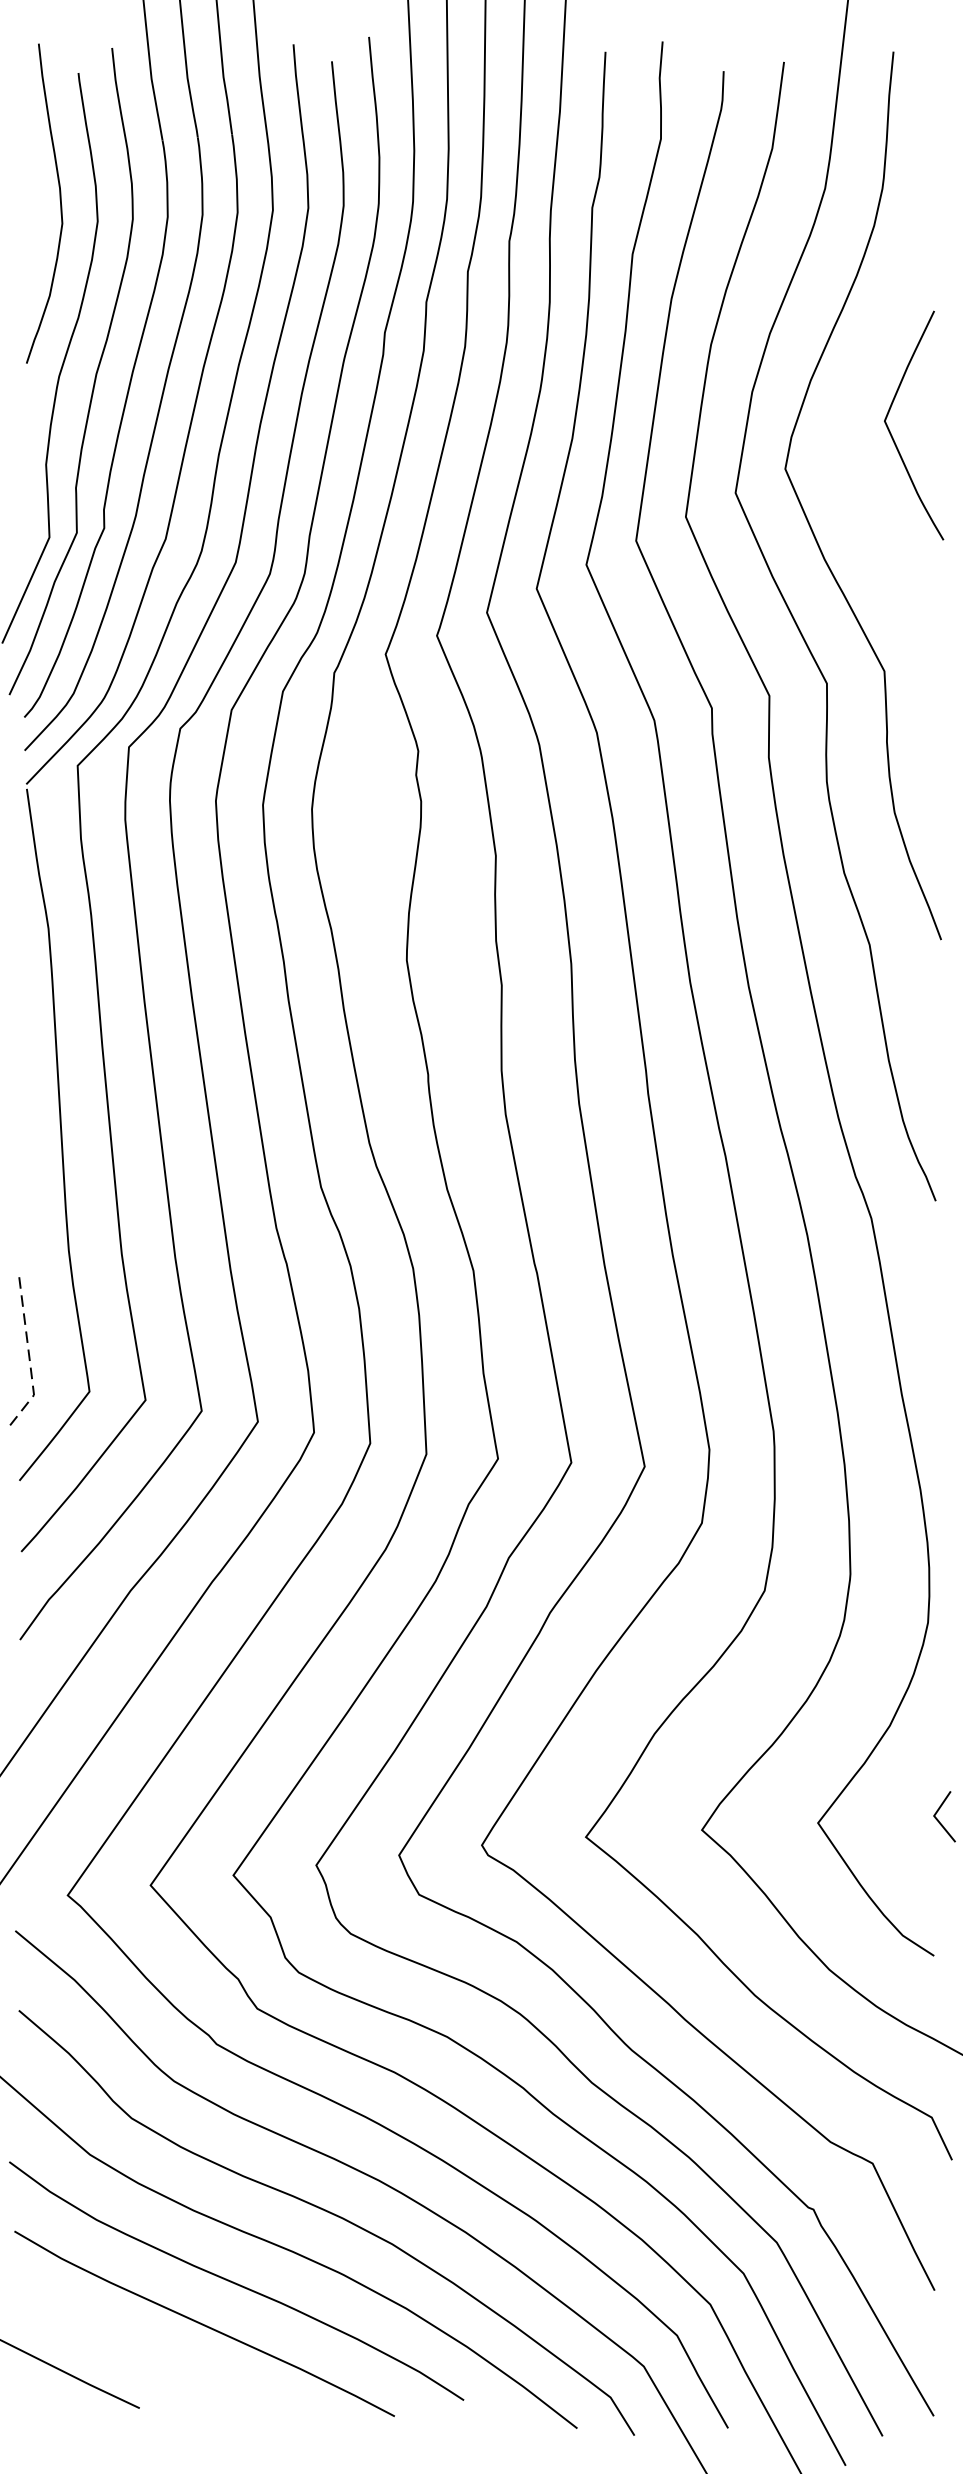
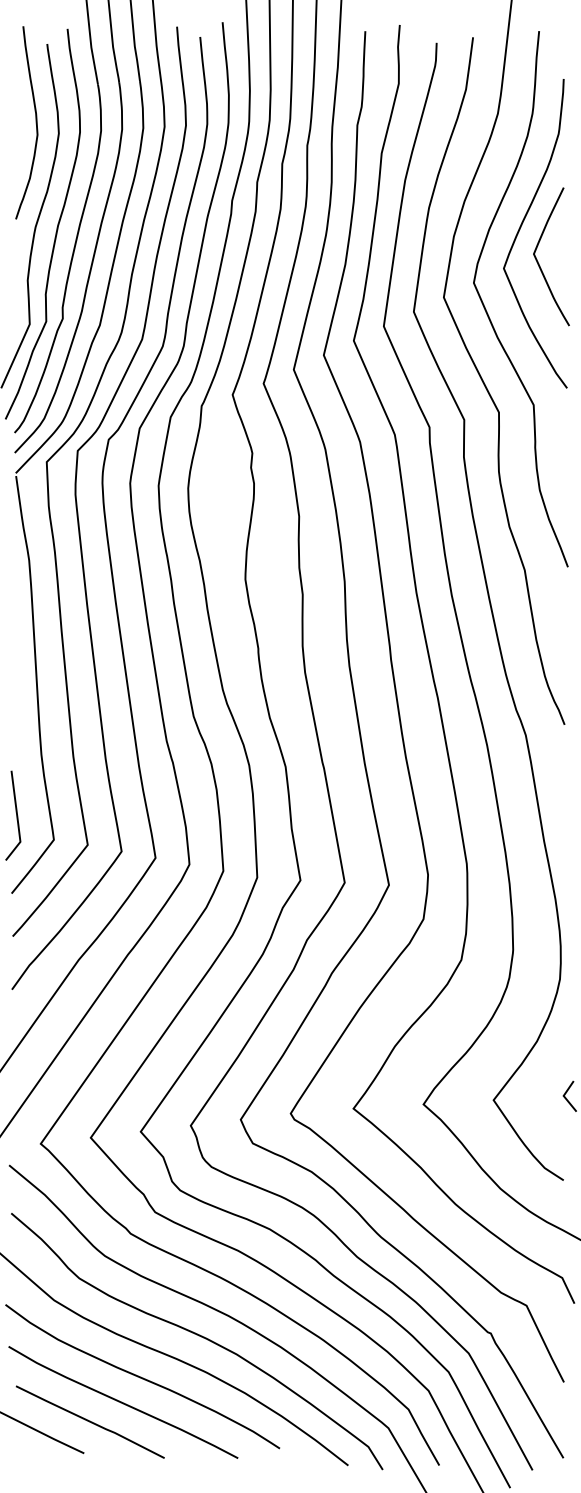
curve: (864, 377) -> (521, 227), added
line: (29, 1357) -> (17, 819), dashed -> solid
line: (148, 2355) -> (89, 1421), added

